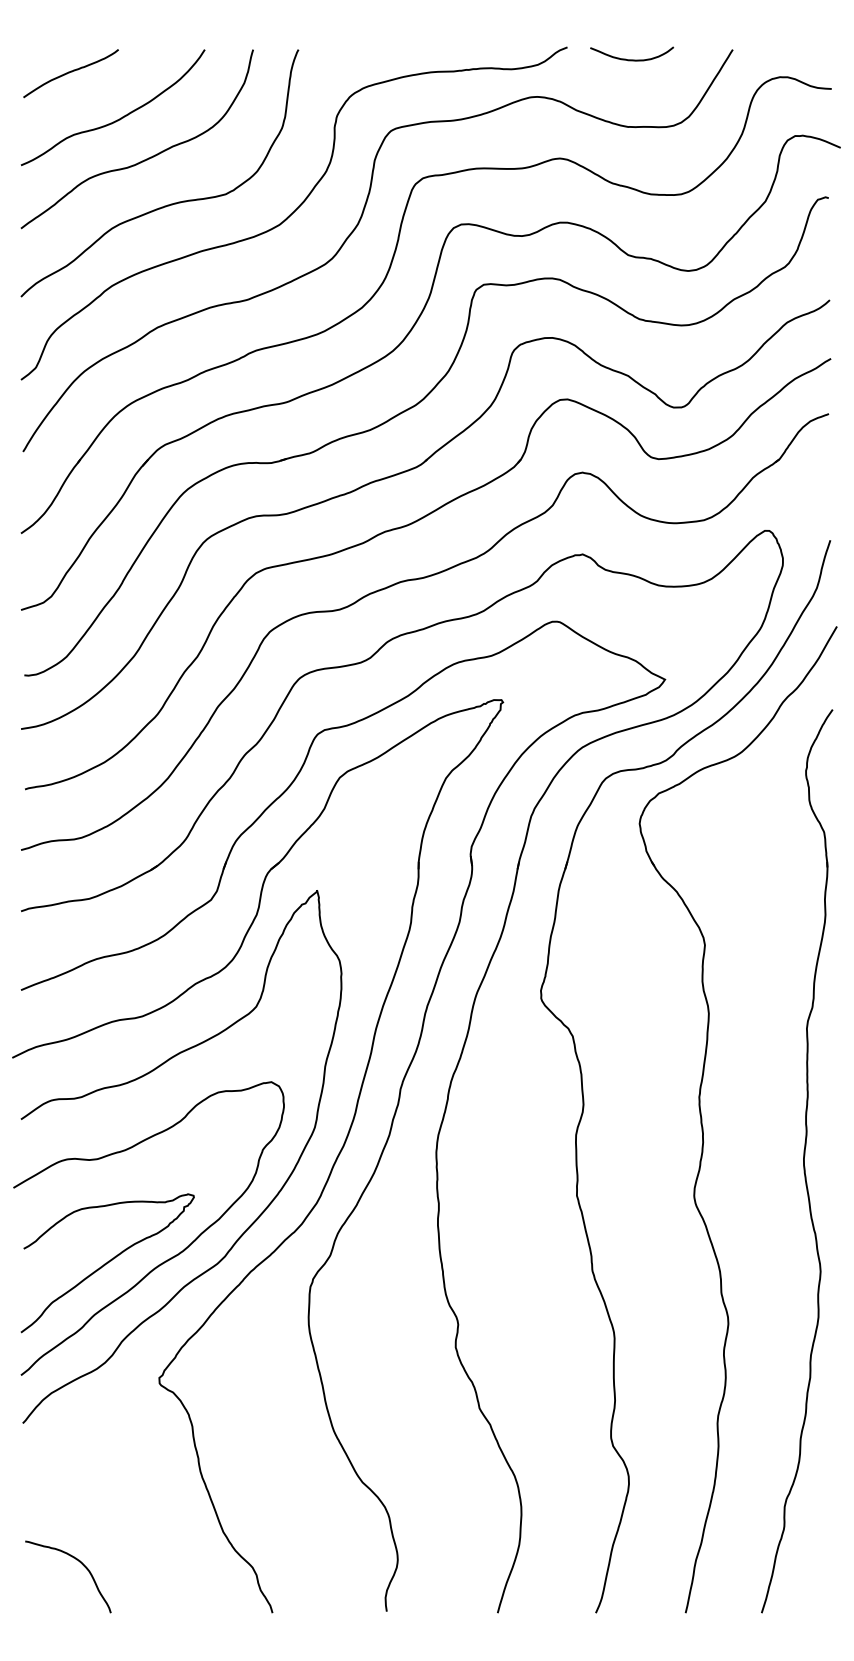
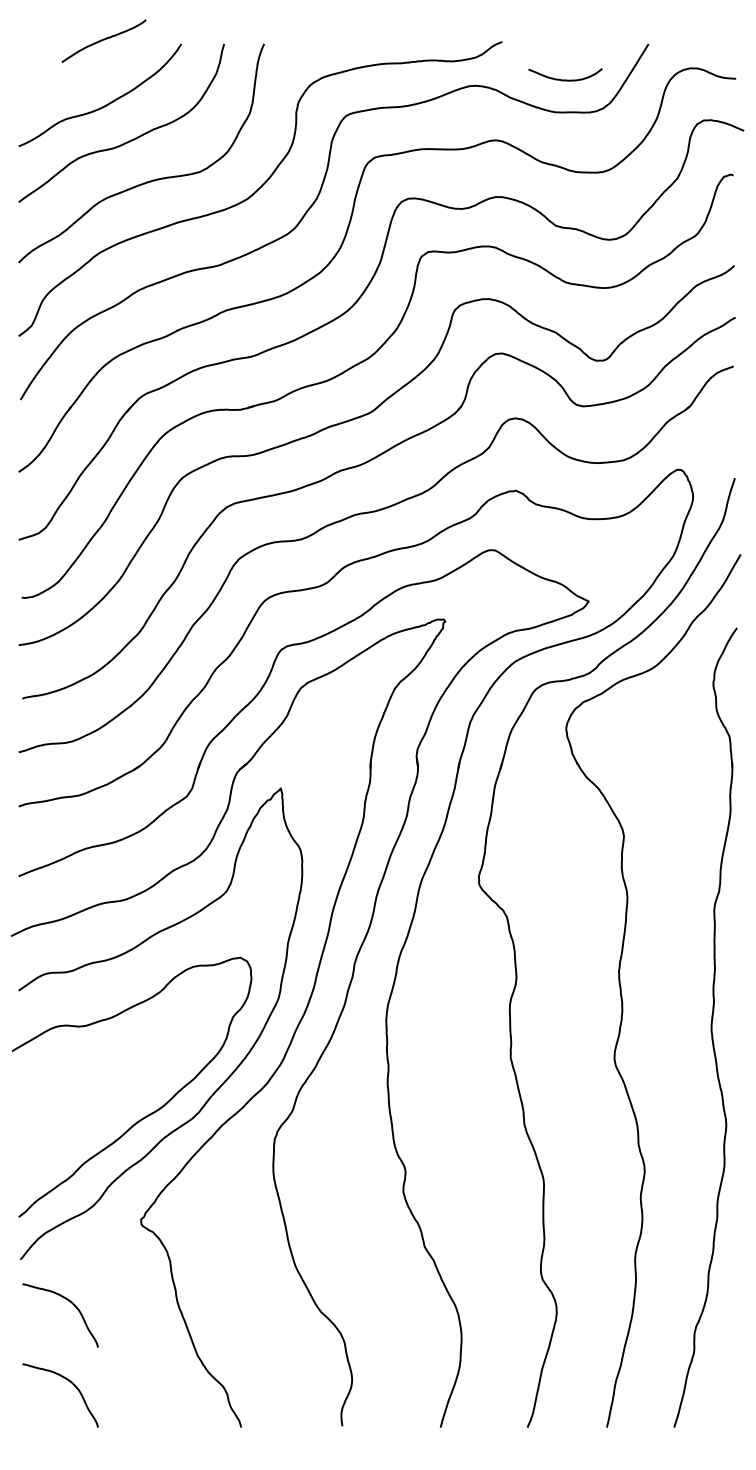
curve: (632, 59) -> (565, 79), moved
curve: (70, 72) -> (103, 40), moved
curve: (107, 1262) -> (95, 1117), removed
curve: (77, 1470) -> (68, 1301), added

